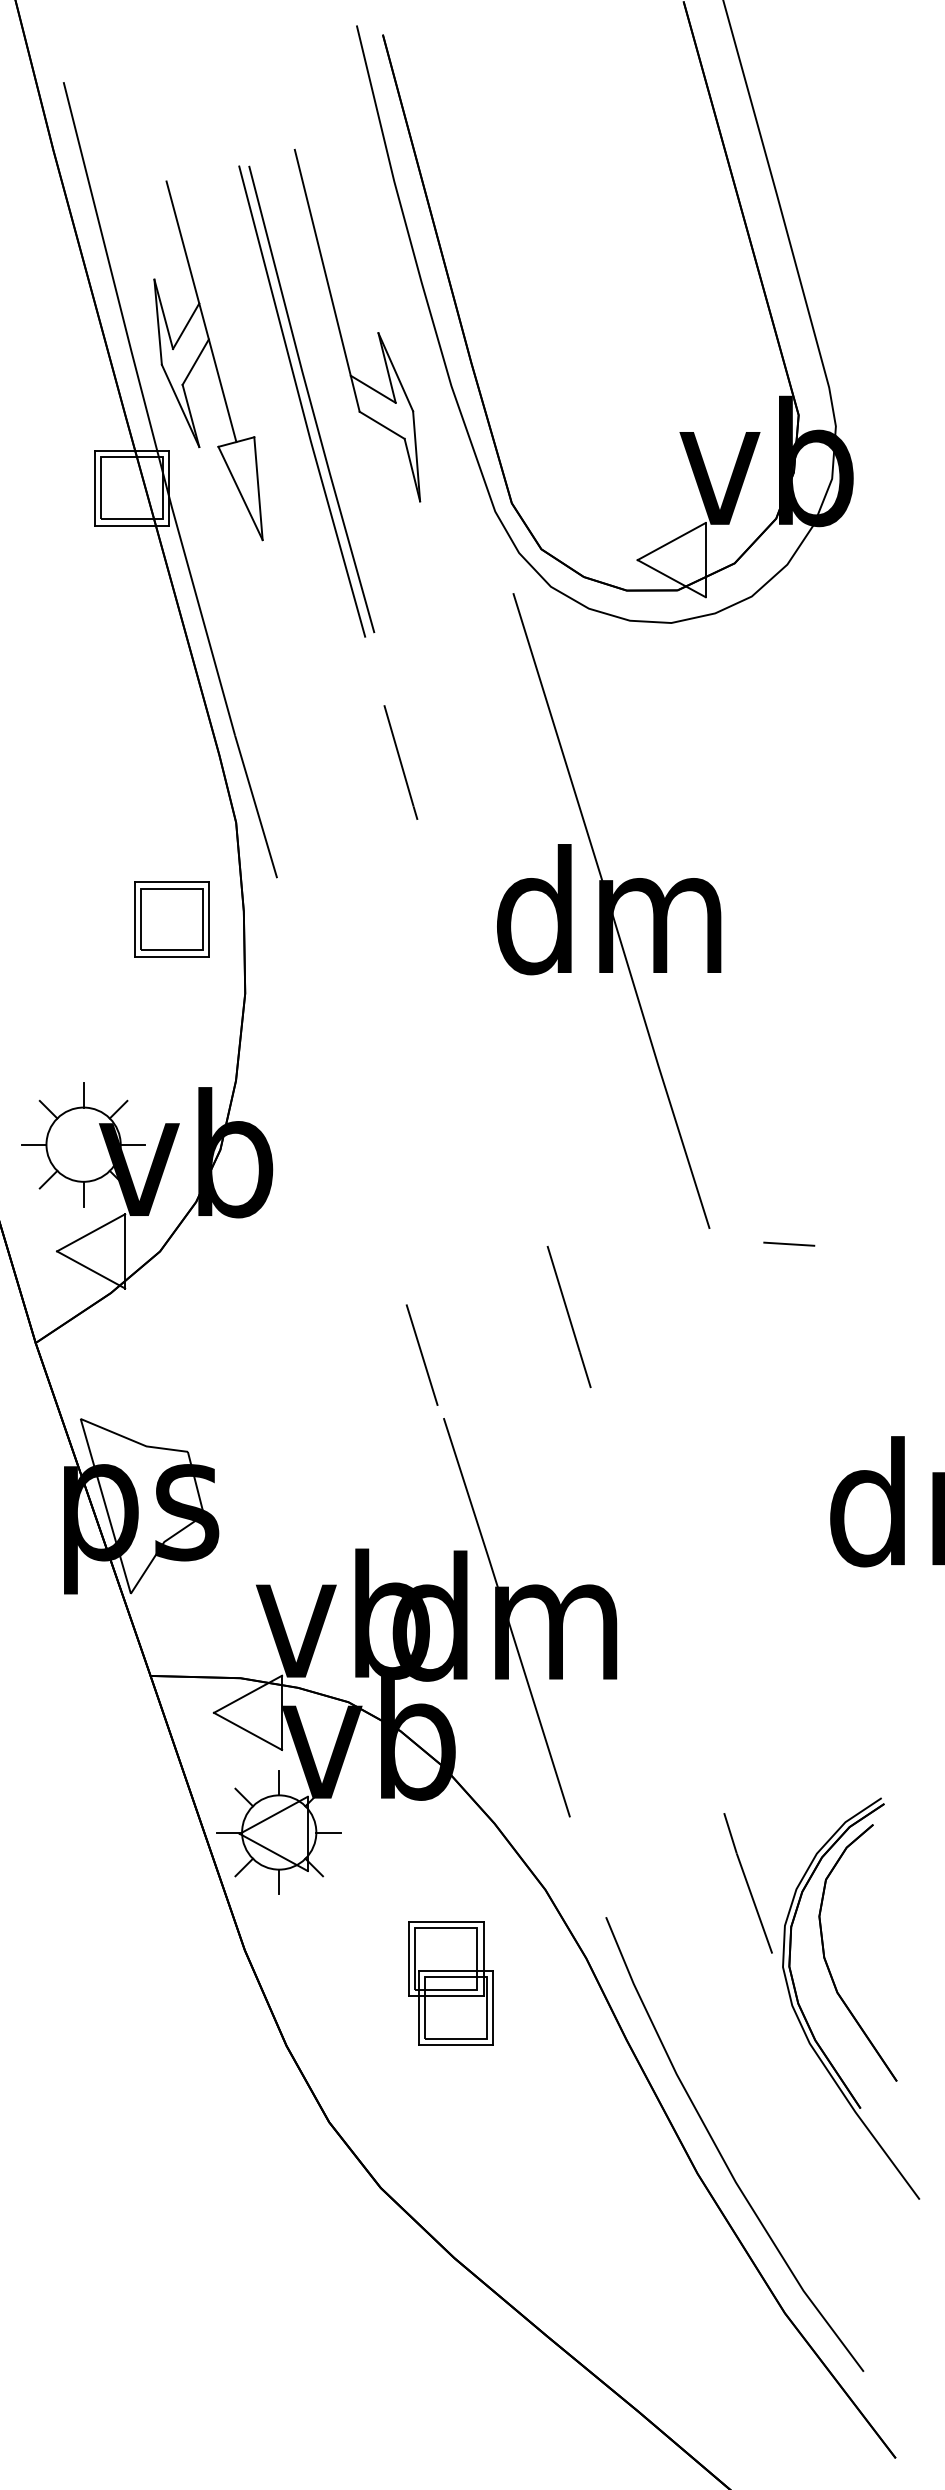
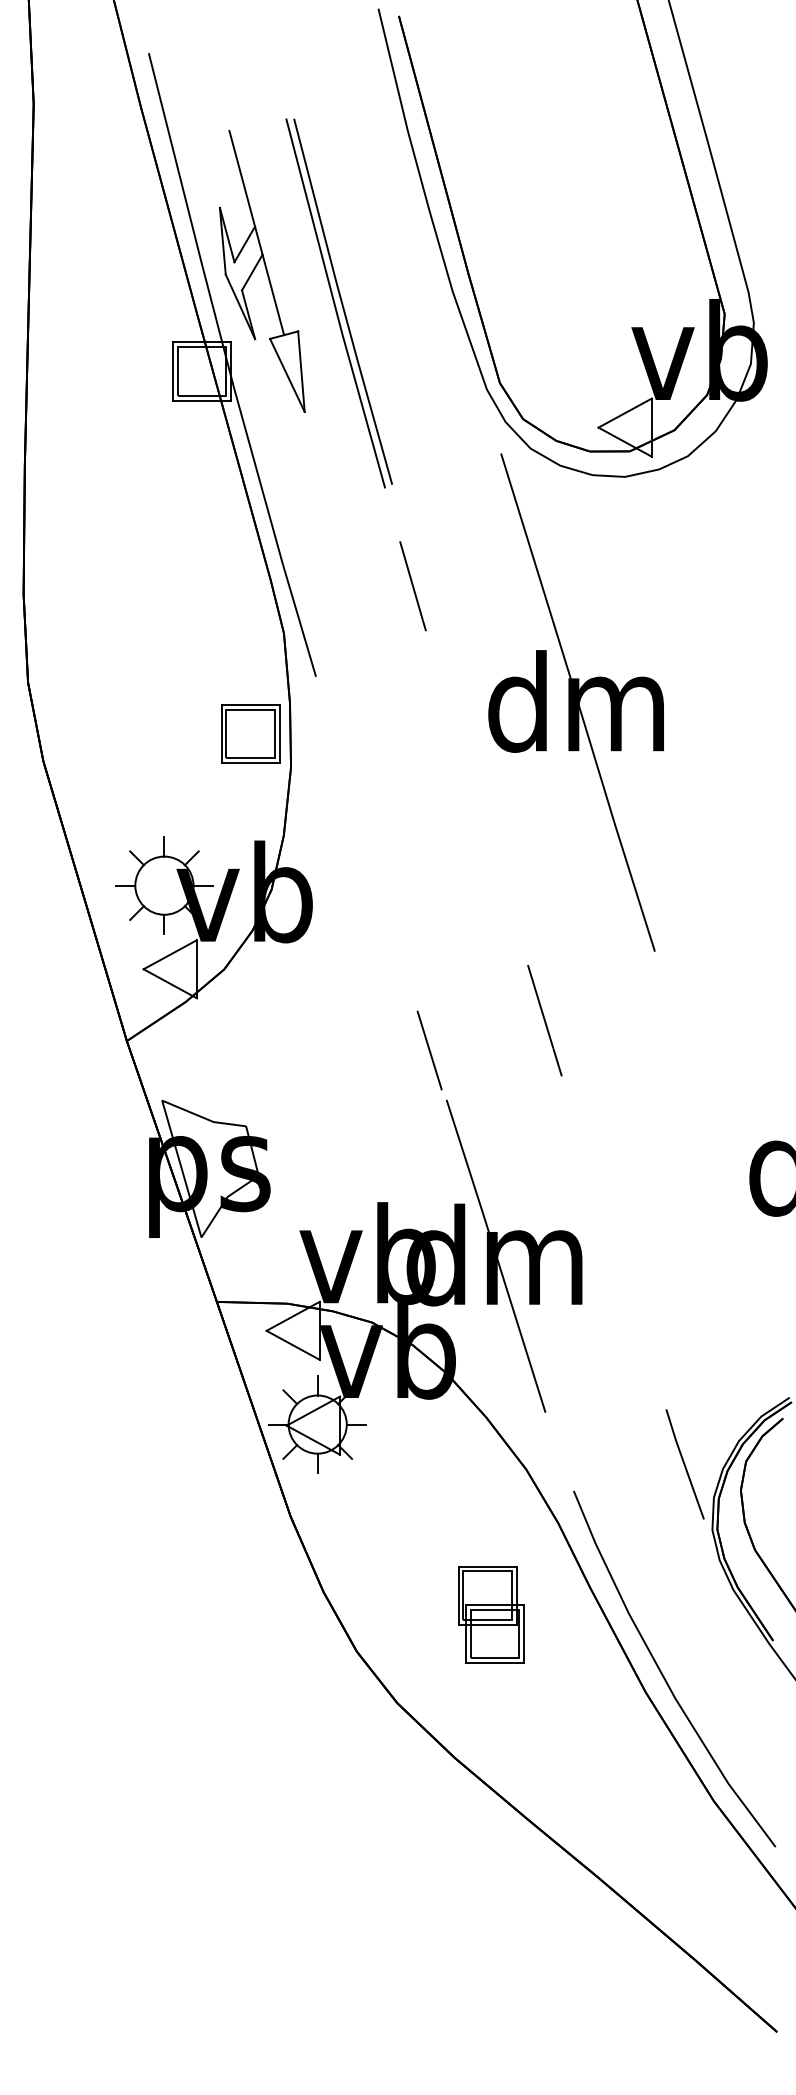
part: (341, 331) -> (366, 248), removed
part: (171, 918) -> (250, 733), moved
line: (788, 1244) -> (716, 963), removed
part: (451, 1982) -> (491, 1614), moved

